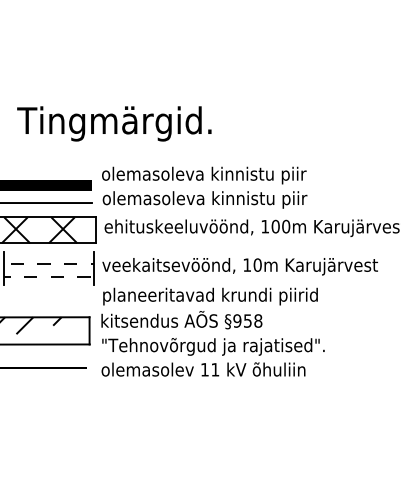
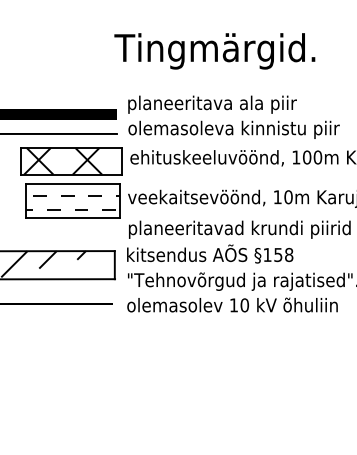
text: (114, 123) -> (214, 50), moved
text: (204, 175) -> (233, 104), olemasoleva kinnistu piir -> planeeritava ala piir
line: (48, 252) -> (72, 184), added
line: (48, 285) -> (72, 218), added
text: (237, 320) -> (267, 254), §958 -> §158
text: (215, 369) -> (244, 305), 11 -> 10

